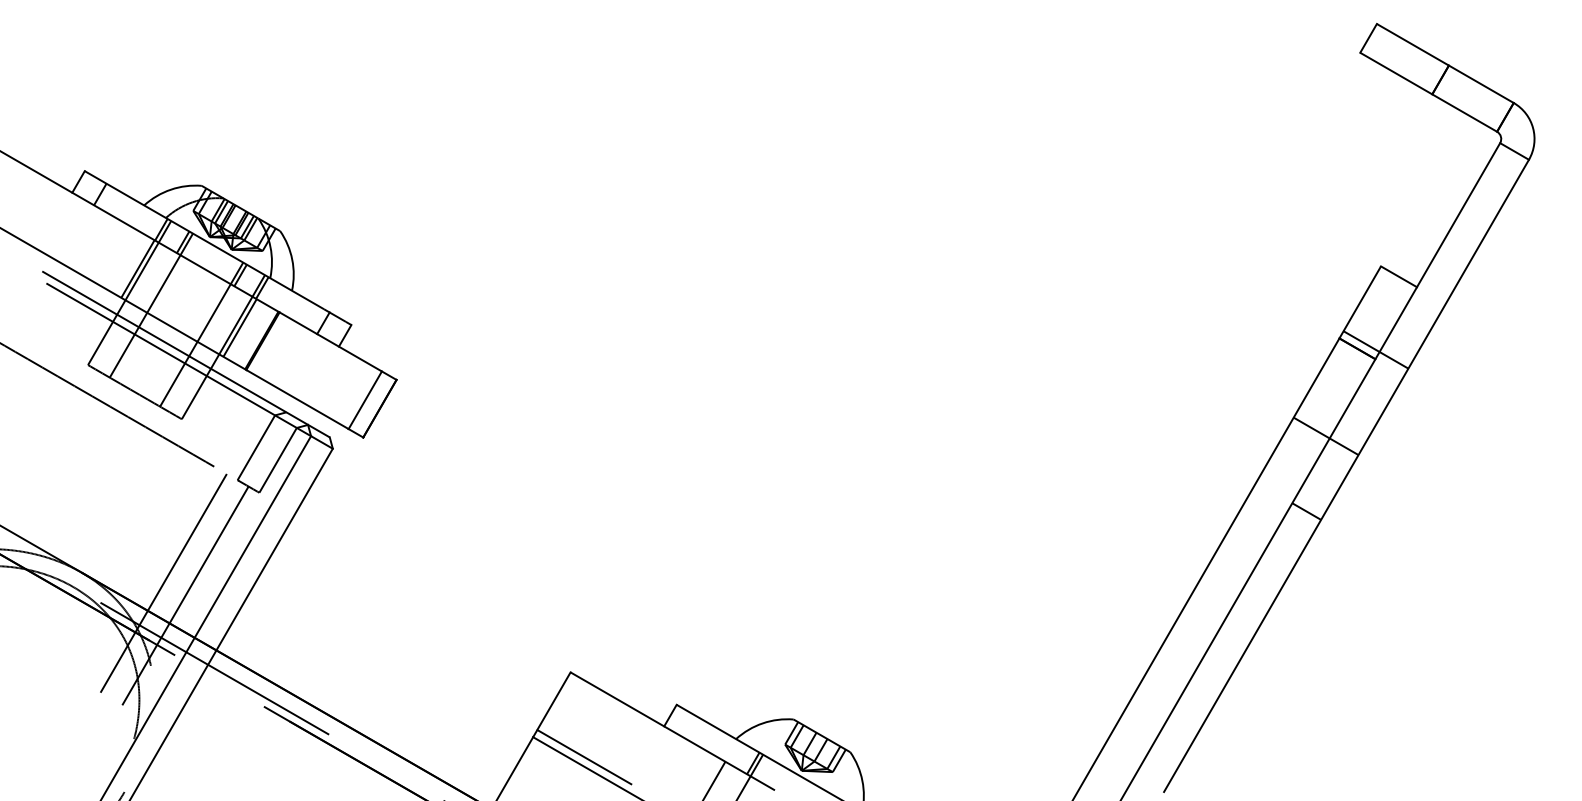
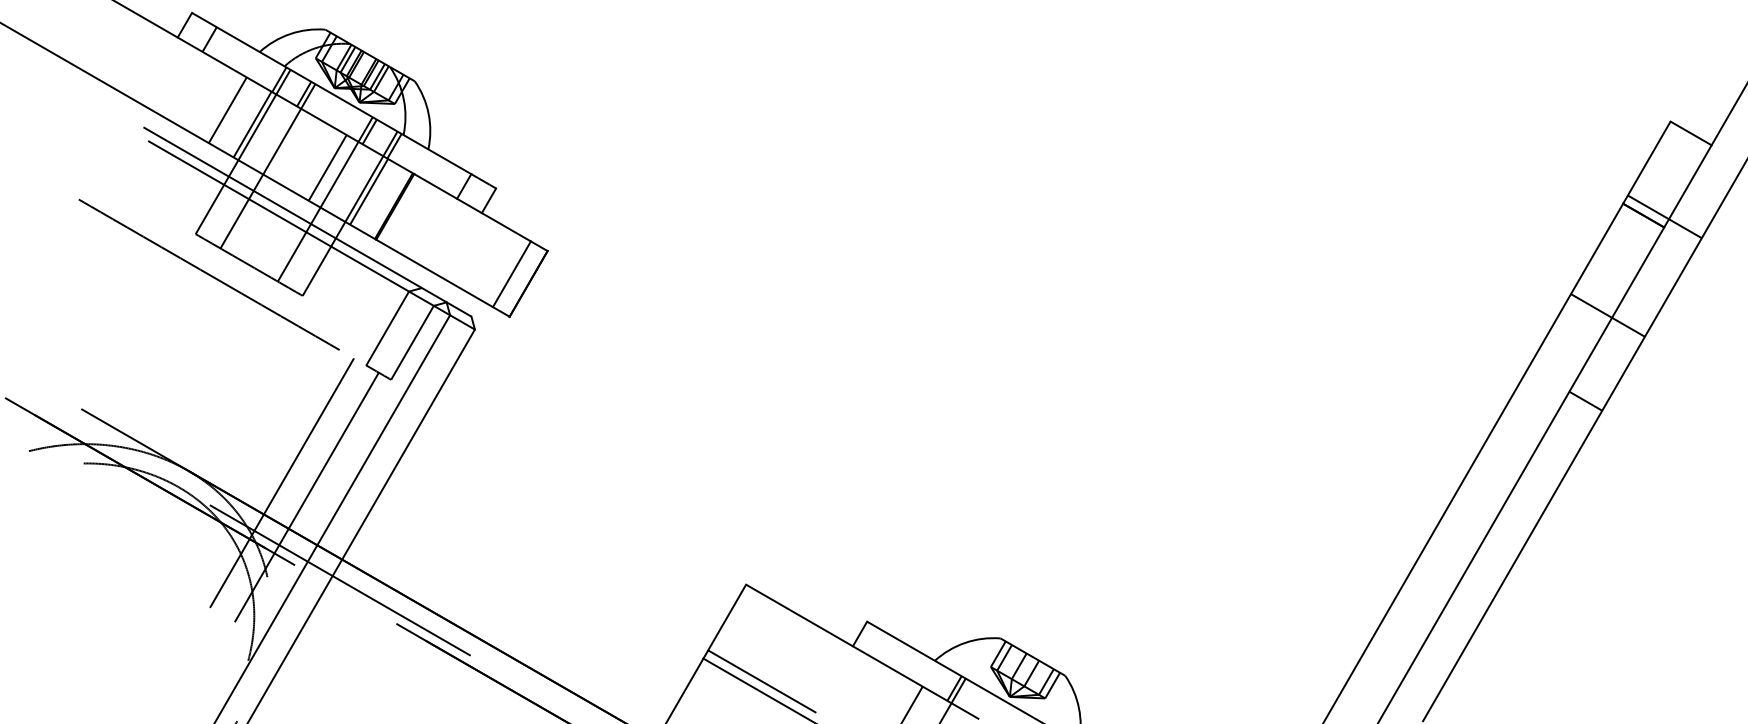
line: (115, 256) -> (227, 110), added
line: (203, 306) -> (327, 167), added

